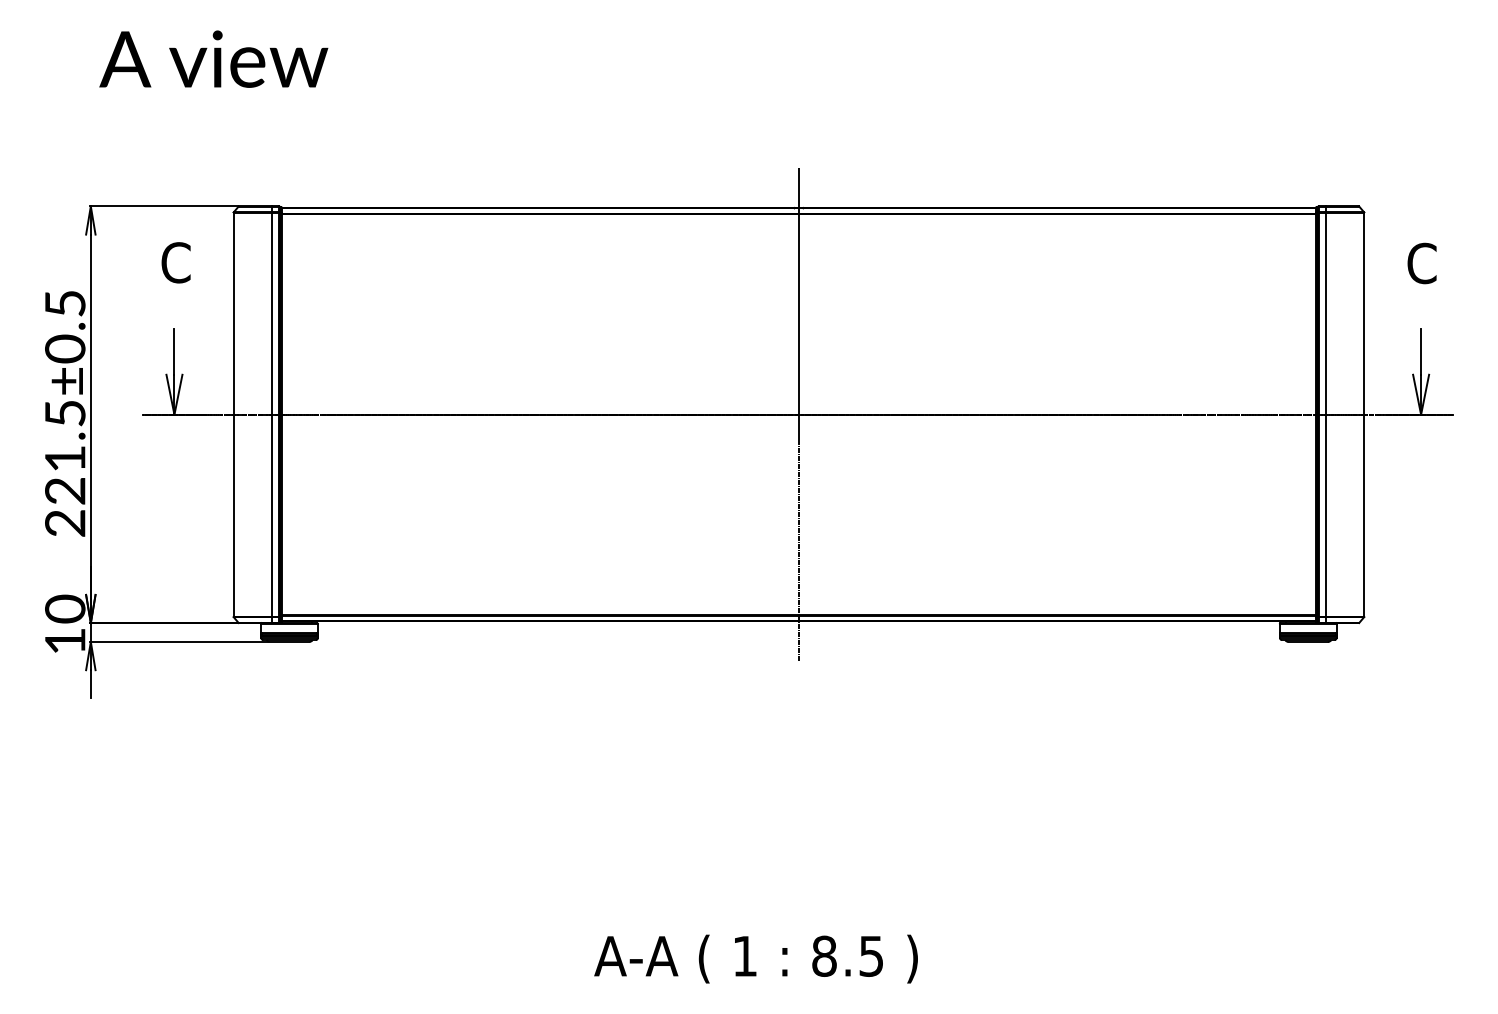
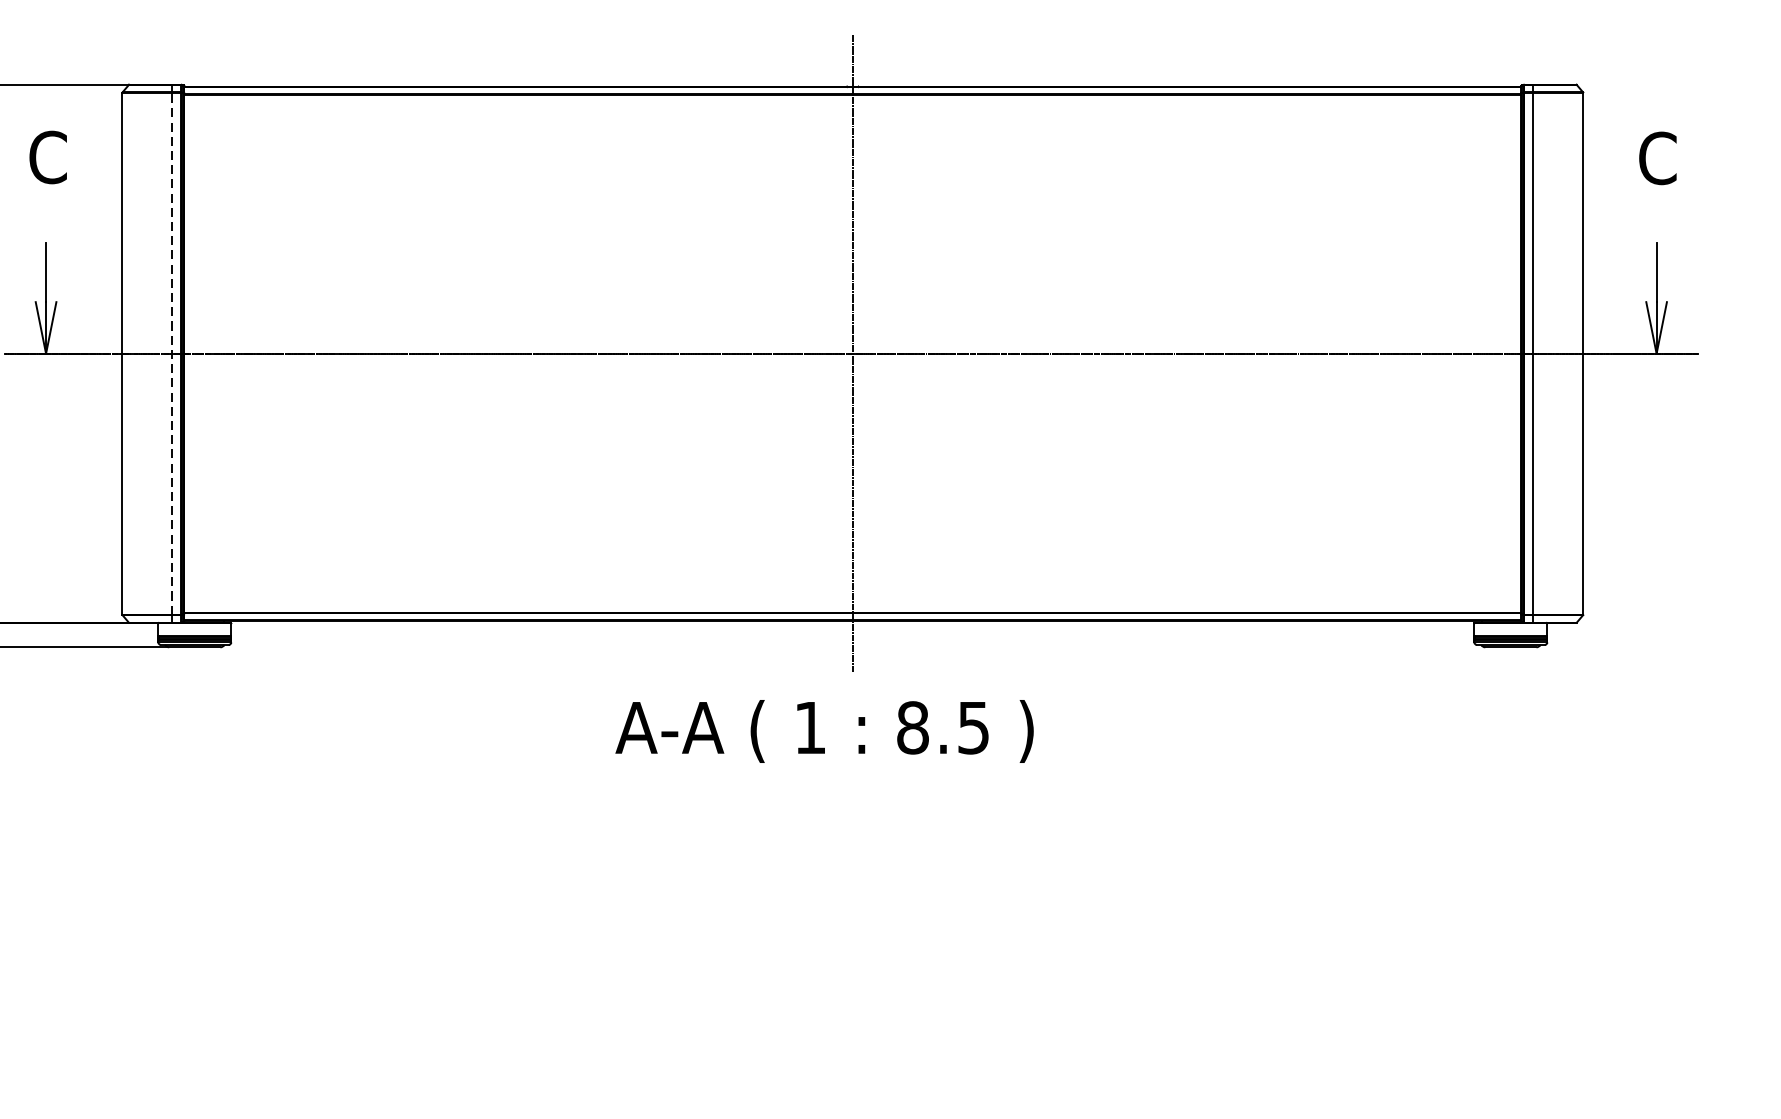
line: (272, 414) -> (172, 353), solid -> dashed
text: (755, 958) -> (823, 730), moved

